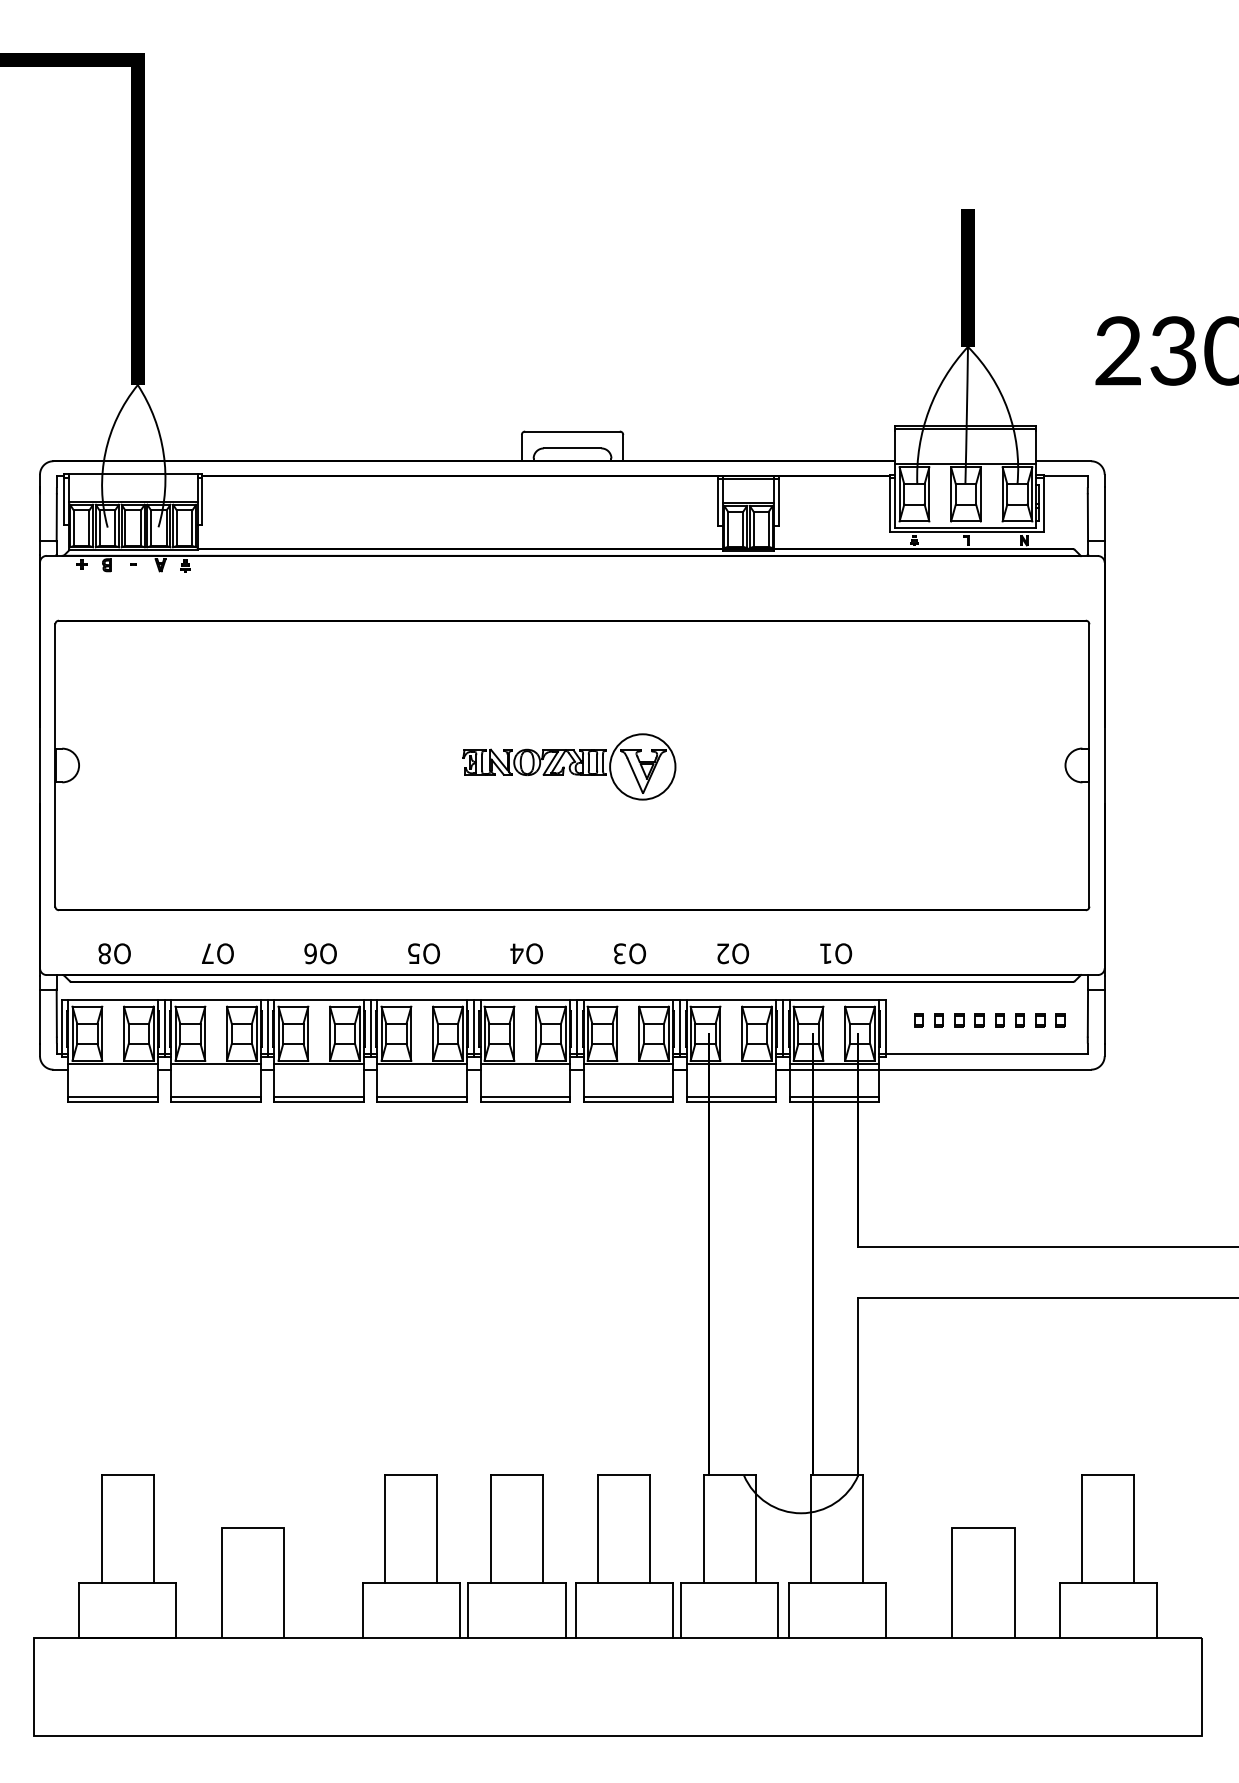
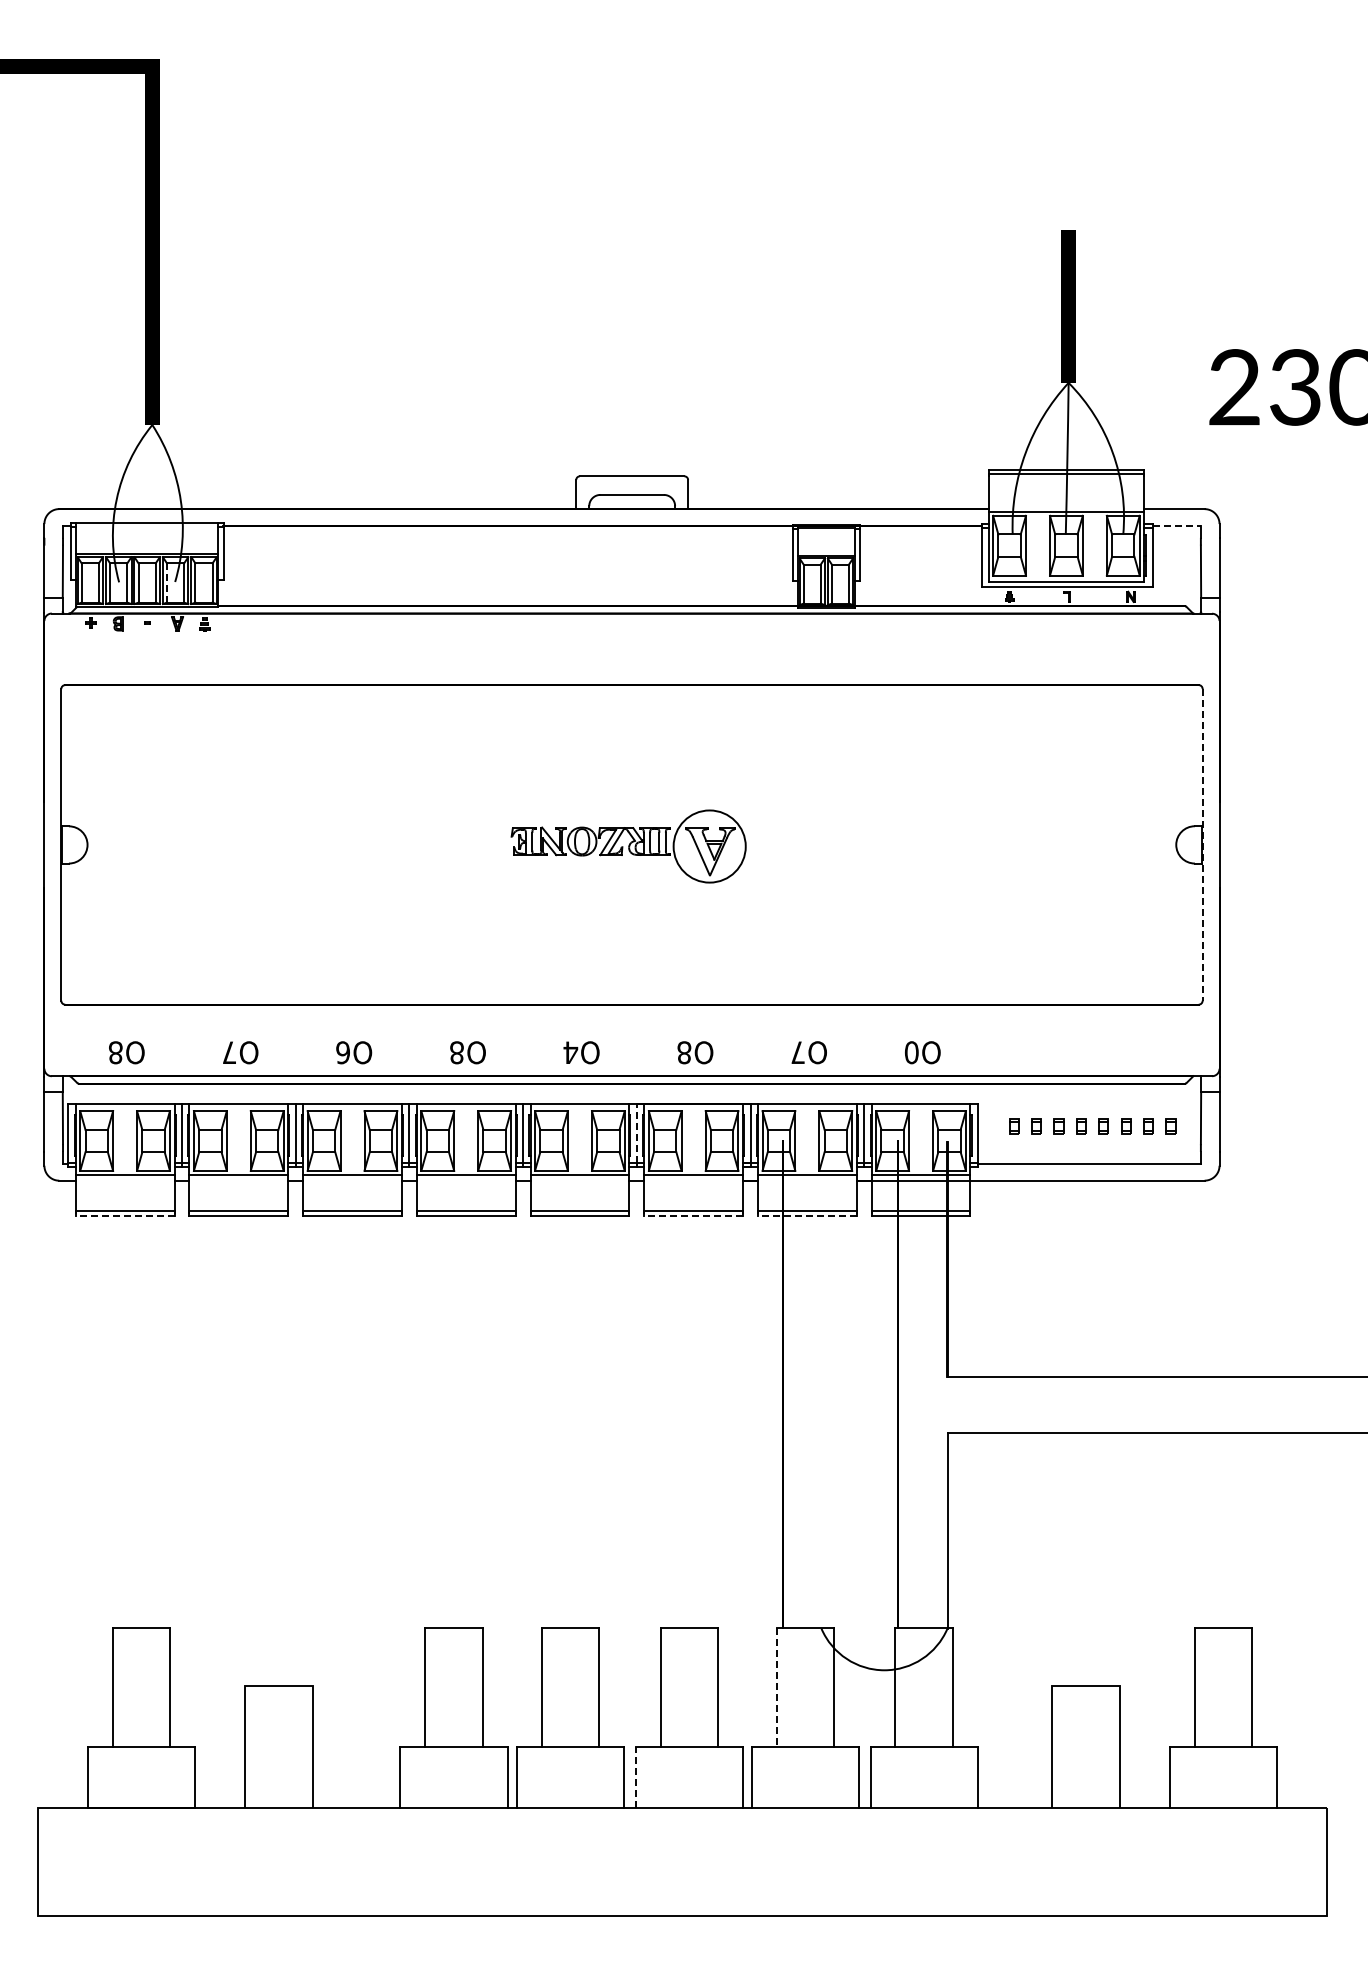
line: (1066, 476) -> (1177, 525), solid -> dashed
line: (151, 528) -> (167, 583), solid -> dashed
line: (1089, 765) -> (1202, 844), solid -> dashed
text: (413, 953) -> (456, 1052), O5 -> O8
text: (619, 953) -> (684, 1052), O3 -> O8
text: (722, 953) -> (797, 1052), O2 -> O7
text: (825, 953) -> (911, 1052), O1 -> O0
line: (576, 1026) -> (636, 1133), solid -> dashed
line: (112, 1102) -> (124, 1216), solid -> dashed
line: (628, 1102) -> (693, 1216), solid -> dashed
line: (730, 1102) -> (806, 1216), solid -> dashed
line: (704, 1528) -> (777, 1687), solid -> dashed
line: (575, 1610) -> (635, 1777), solid -> dashed

